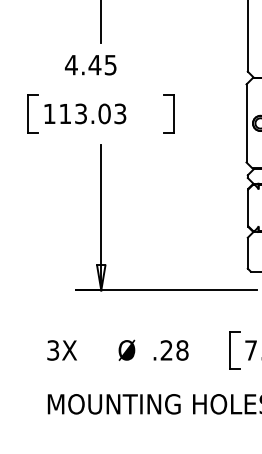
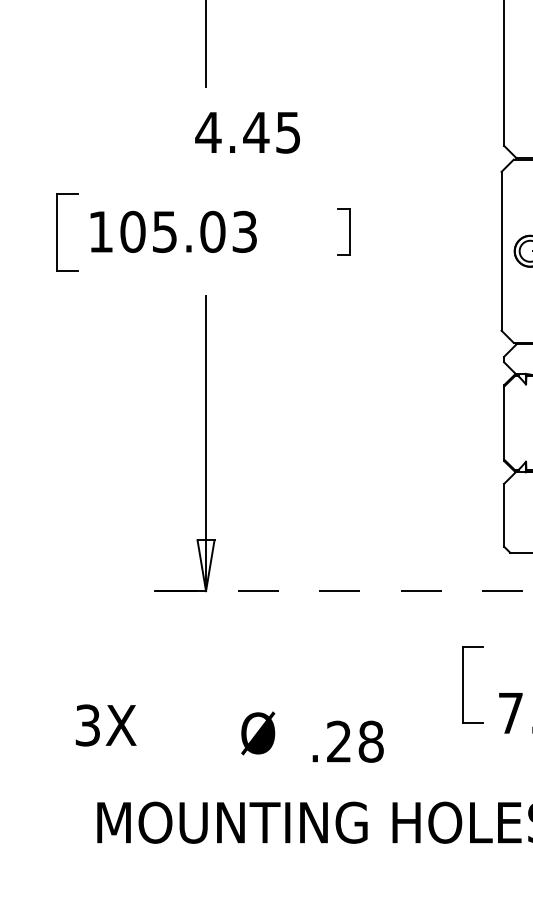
text: (90, 65) -> (247, 133), moved
text: (72, 113) -> (147, 231), 113.03 -> 105.03
part: (168, 113) -> (342, 231), size x0.6
line: (166, 290) -> (338, 591), solid -> dashed
text: (126, 349) -> (257, 731), moved
text: (61, 350) -> (104, 725), moved
text: (170, 350) -> (346, 741), moved
part: (234, 350) -> (473, 684), moved

